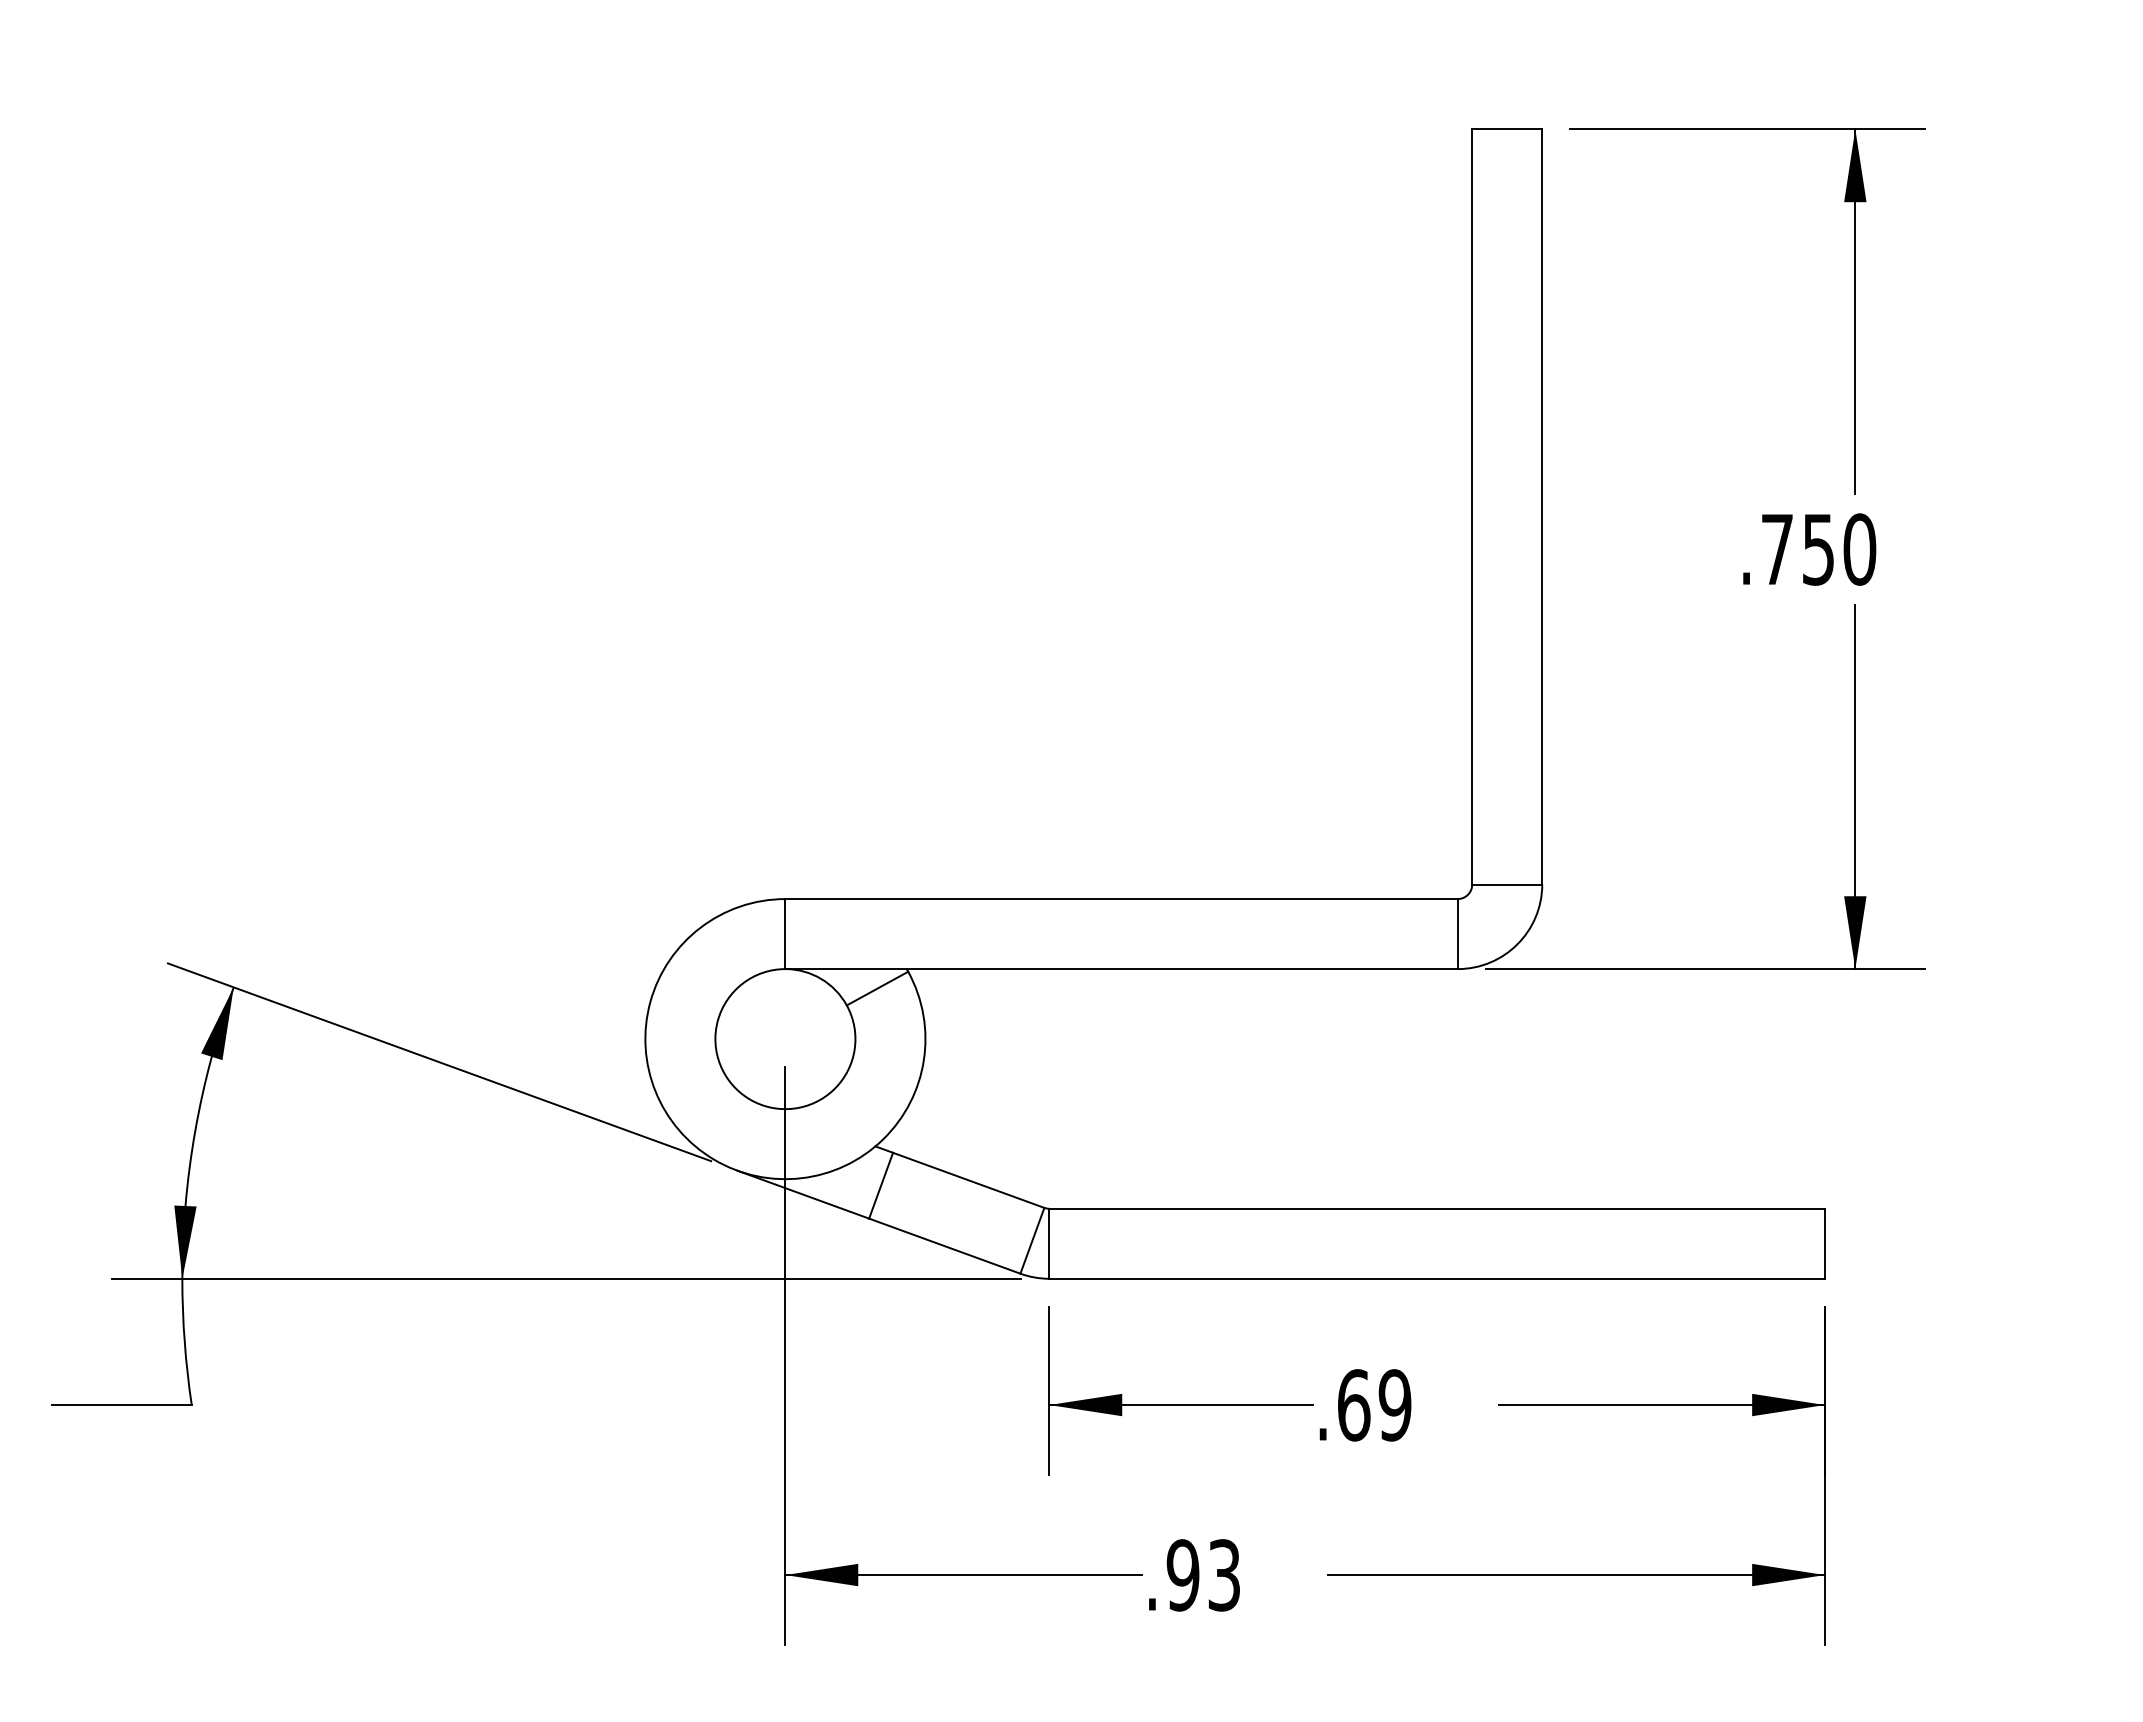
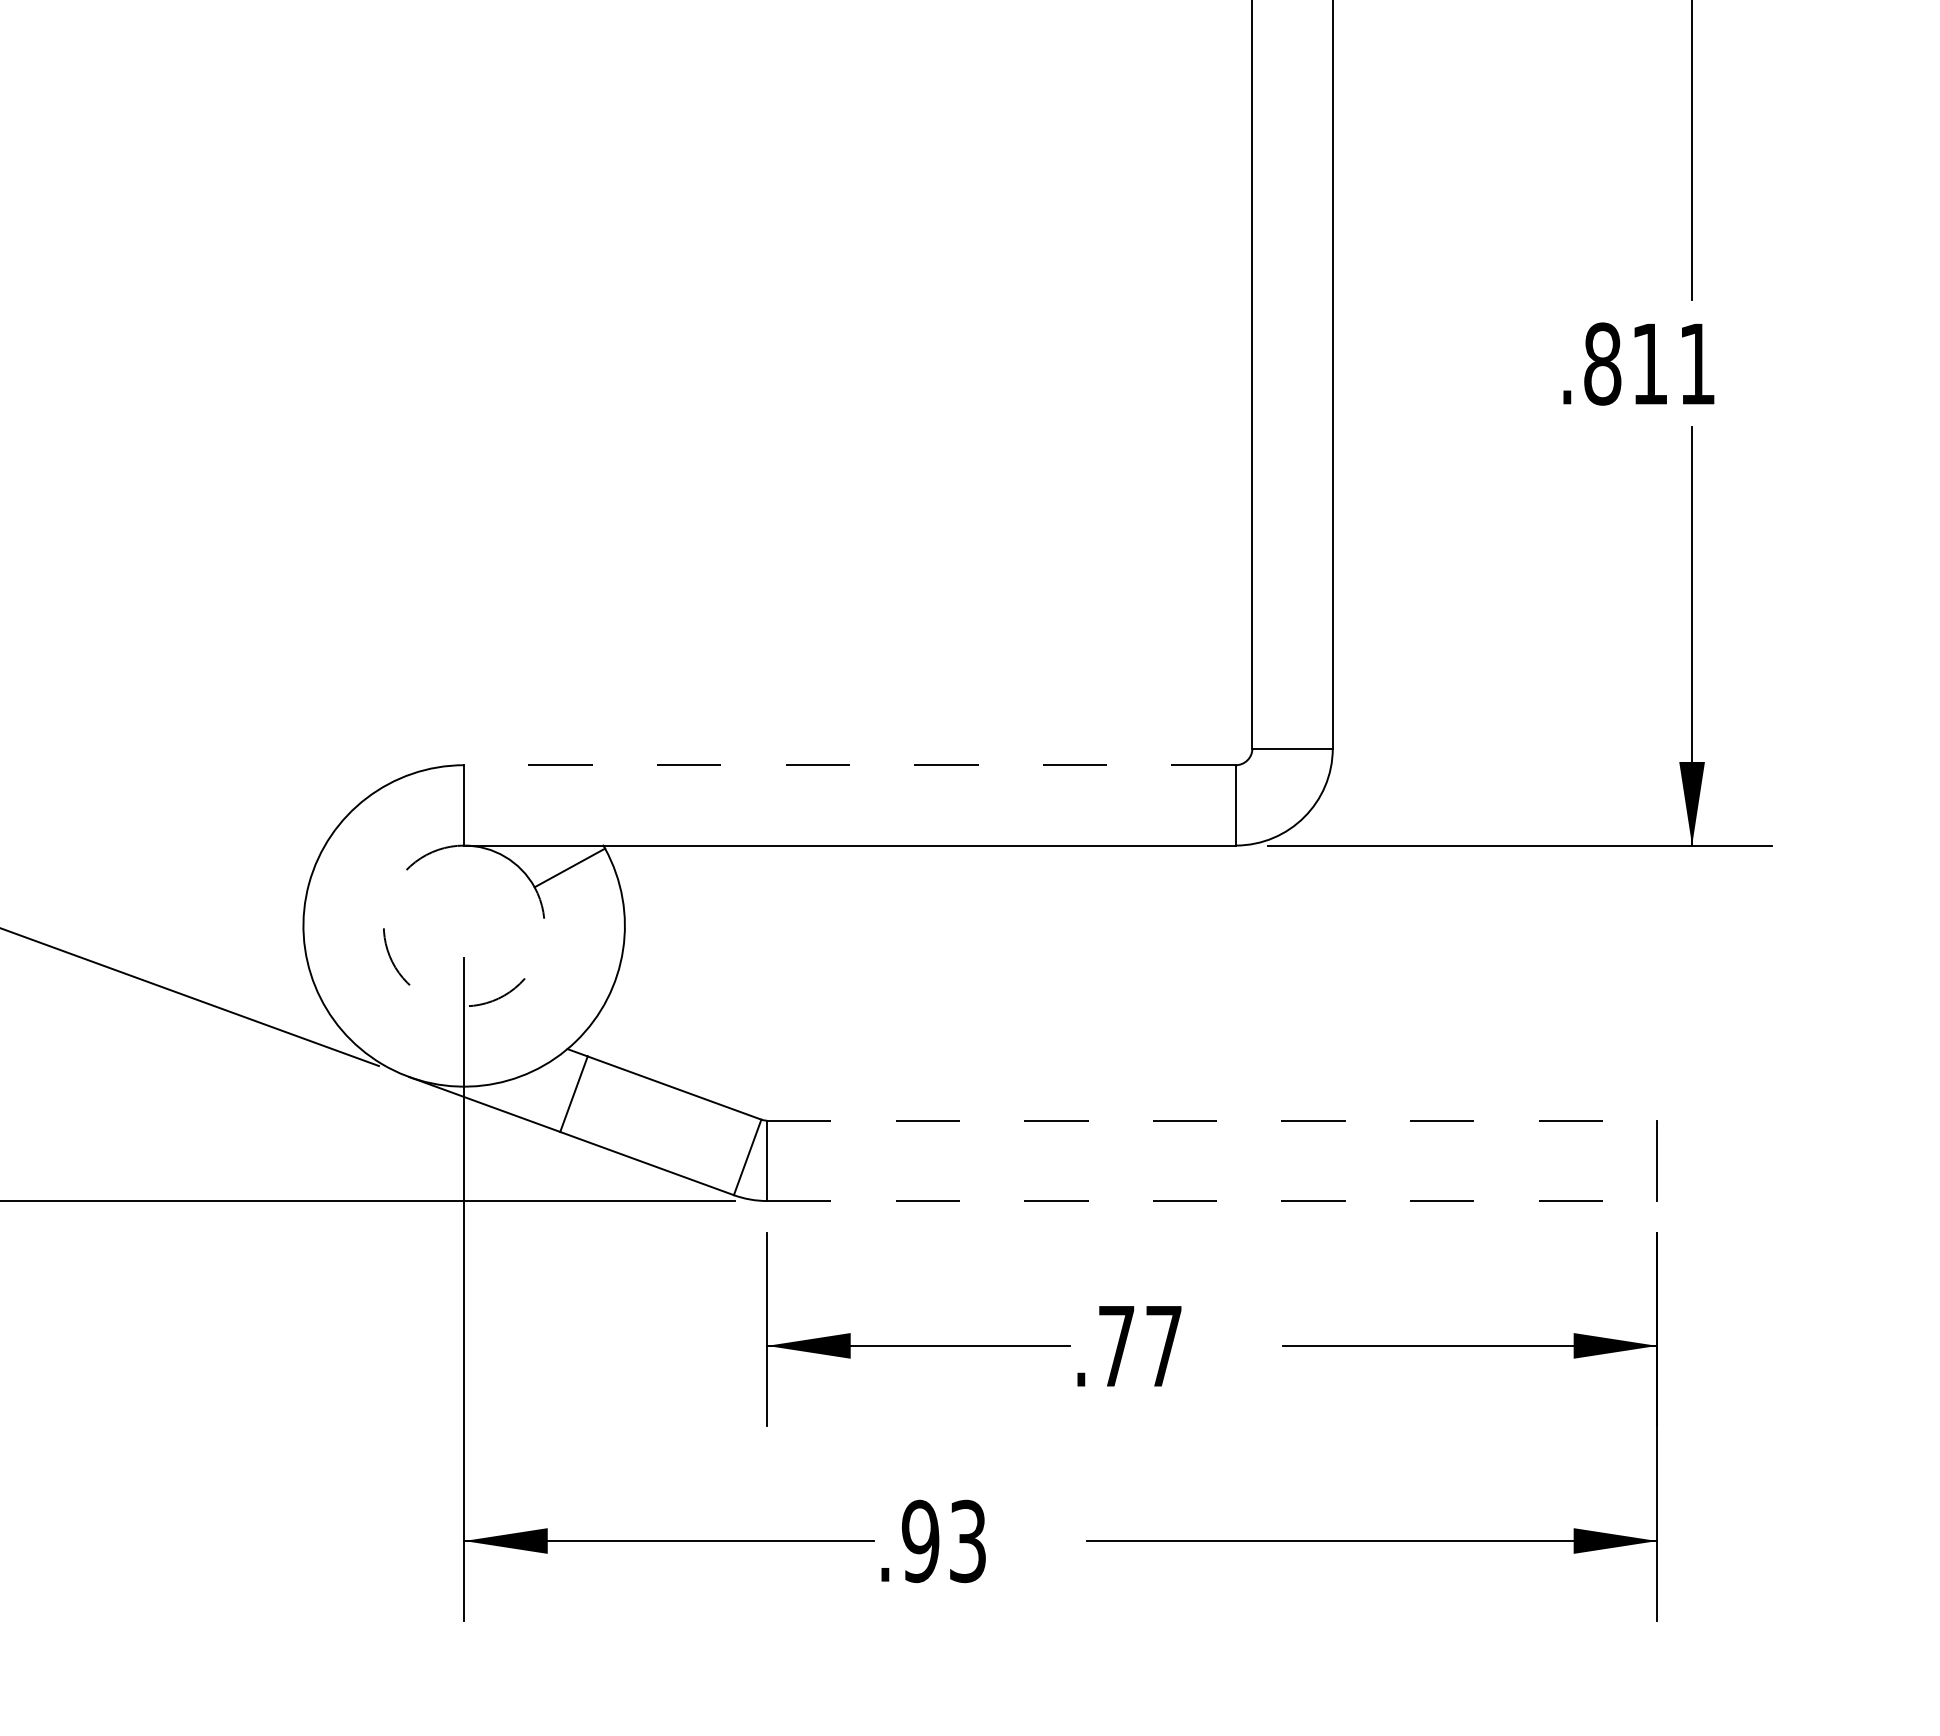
text: (1818, 549) -> (1649, 364), .750 -> .811
line: (1121, 899) -> (849, 765), solid -> dashed
arc: (749, 1099) -> (422, 995), solid -> dashed
line: (1437, 1208) -> (1212, 1120), solid -> dashed
line: (1437, 1278) -> (1212, 1200), solid -> dashed
text: (1374, 1405) -> (1140, 1346), .69 -> .77

